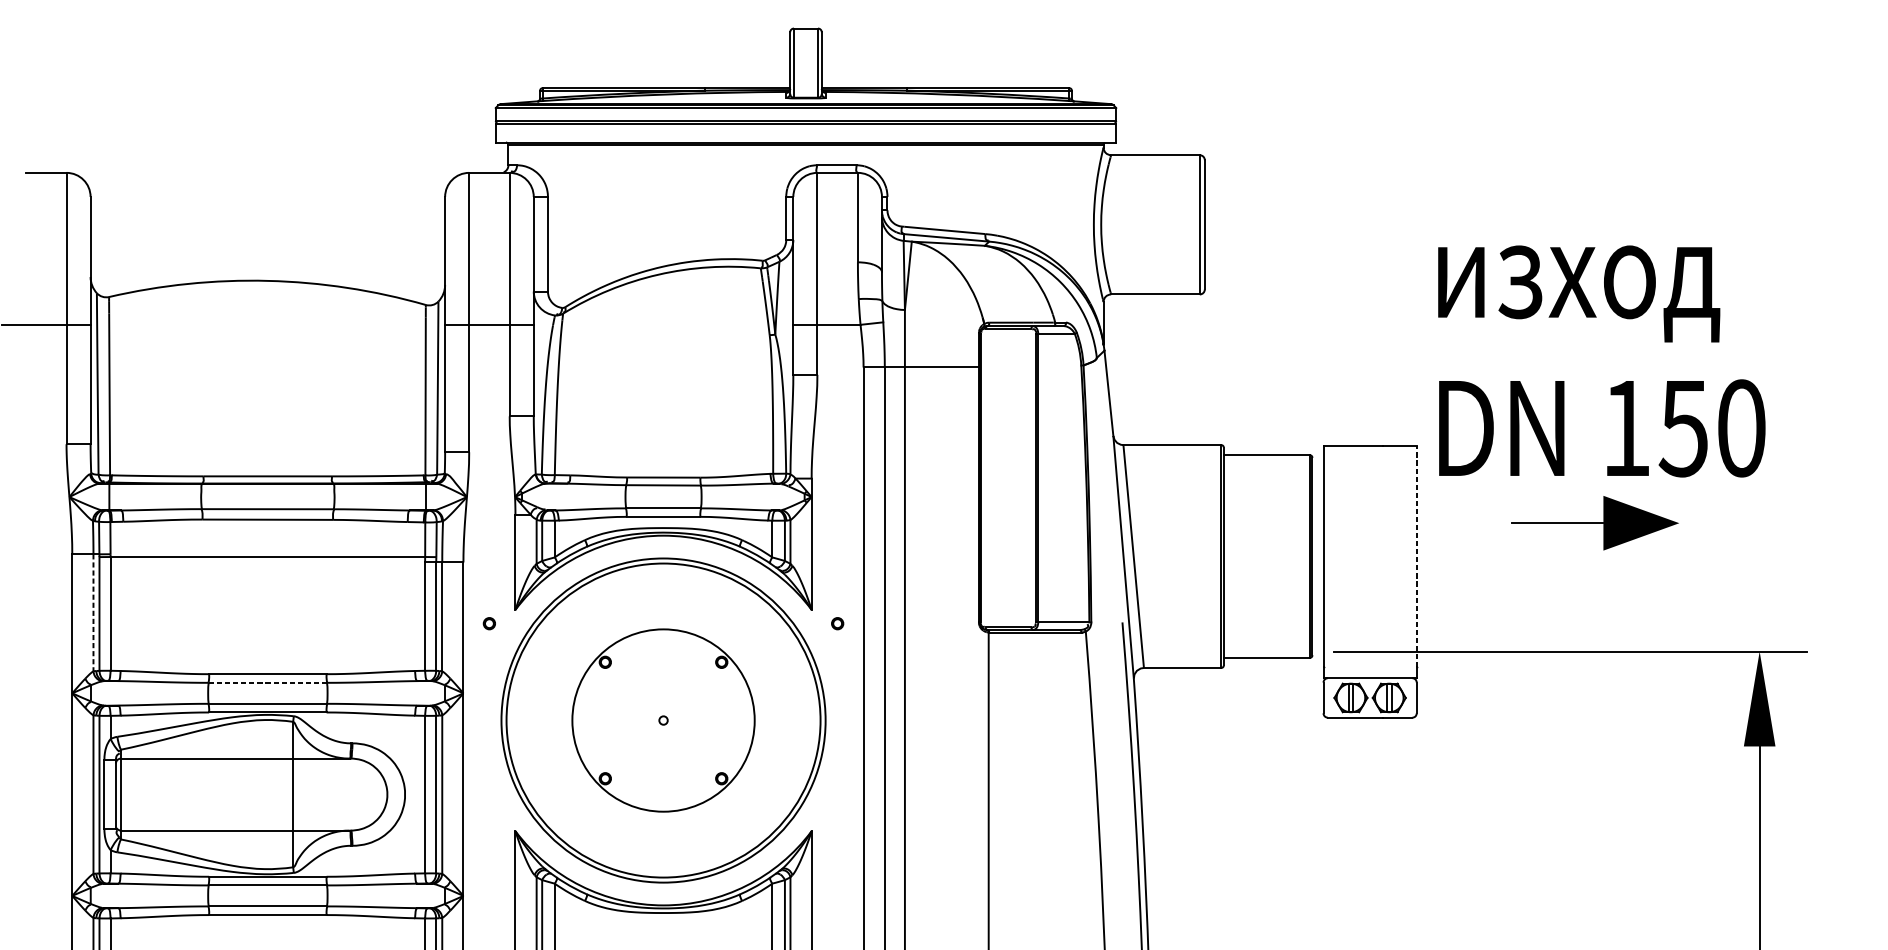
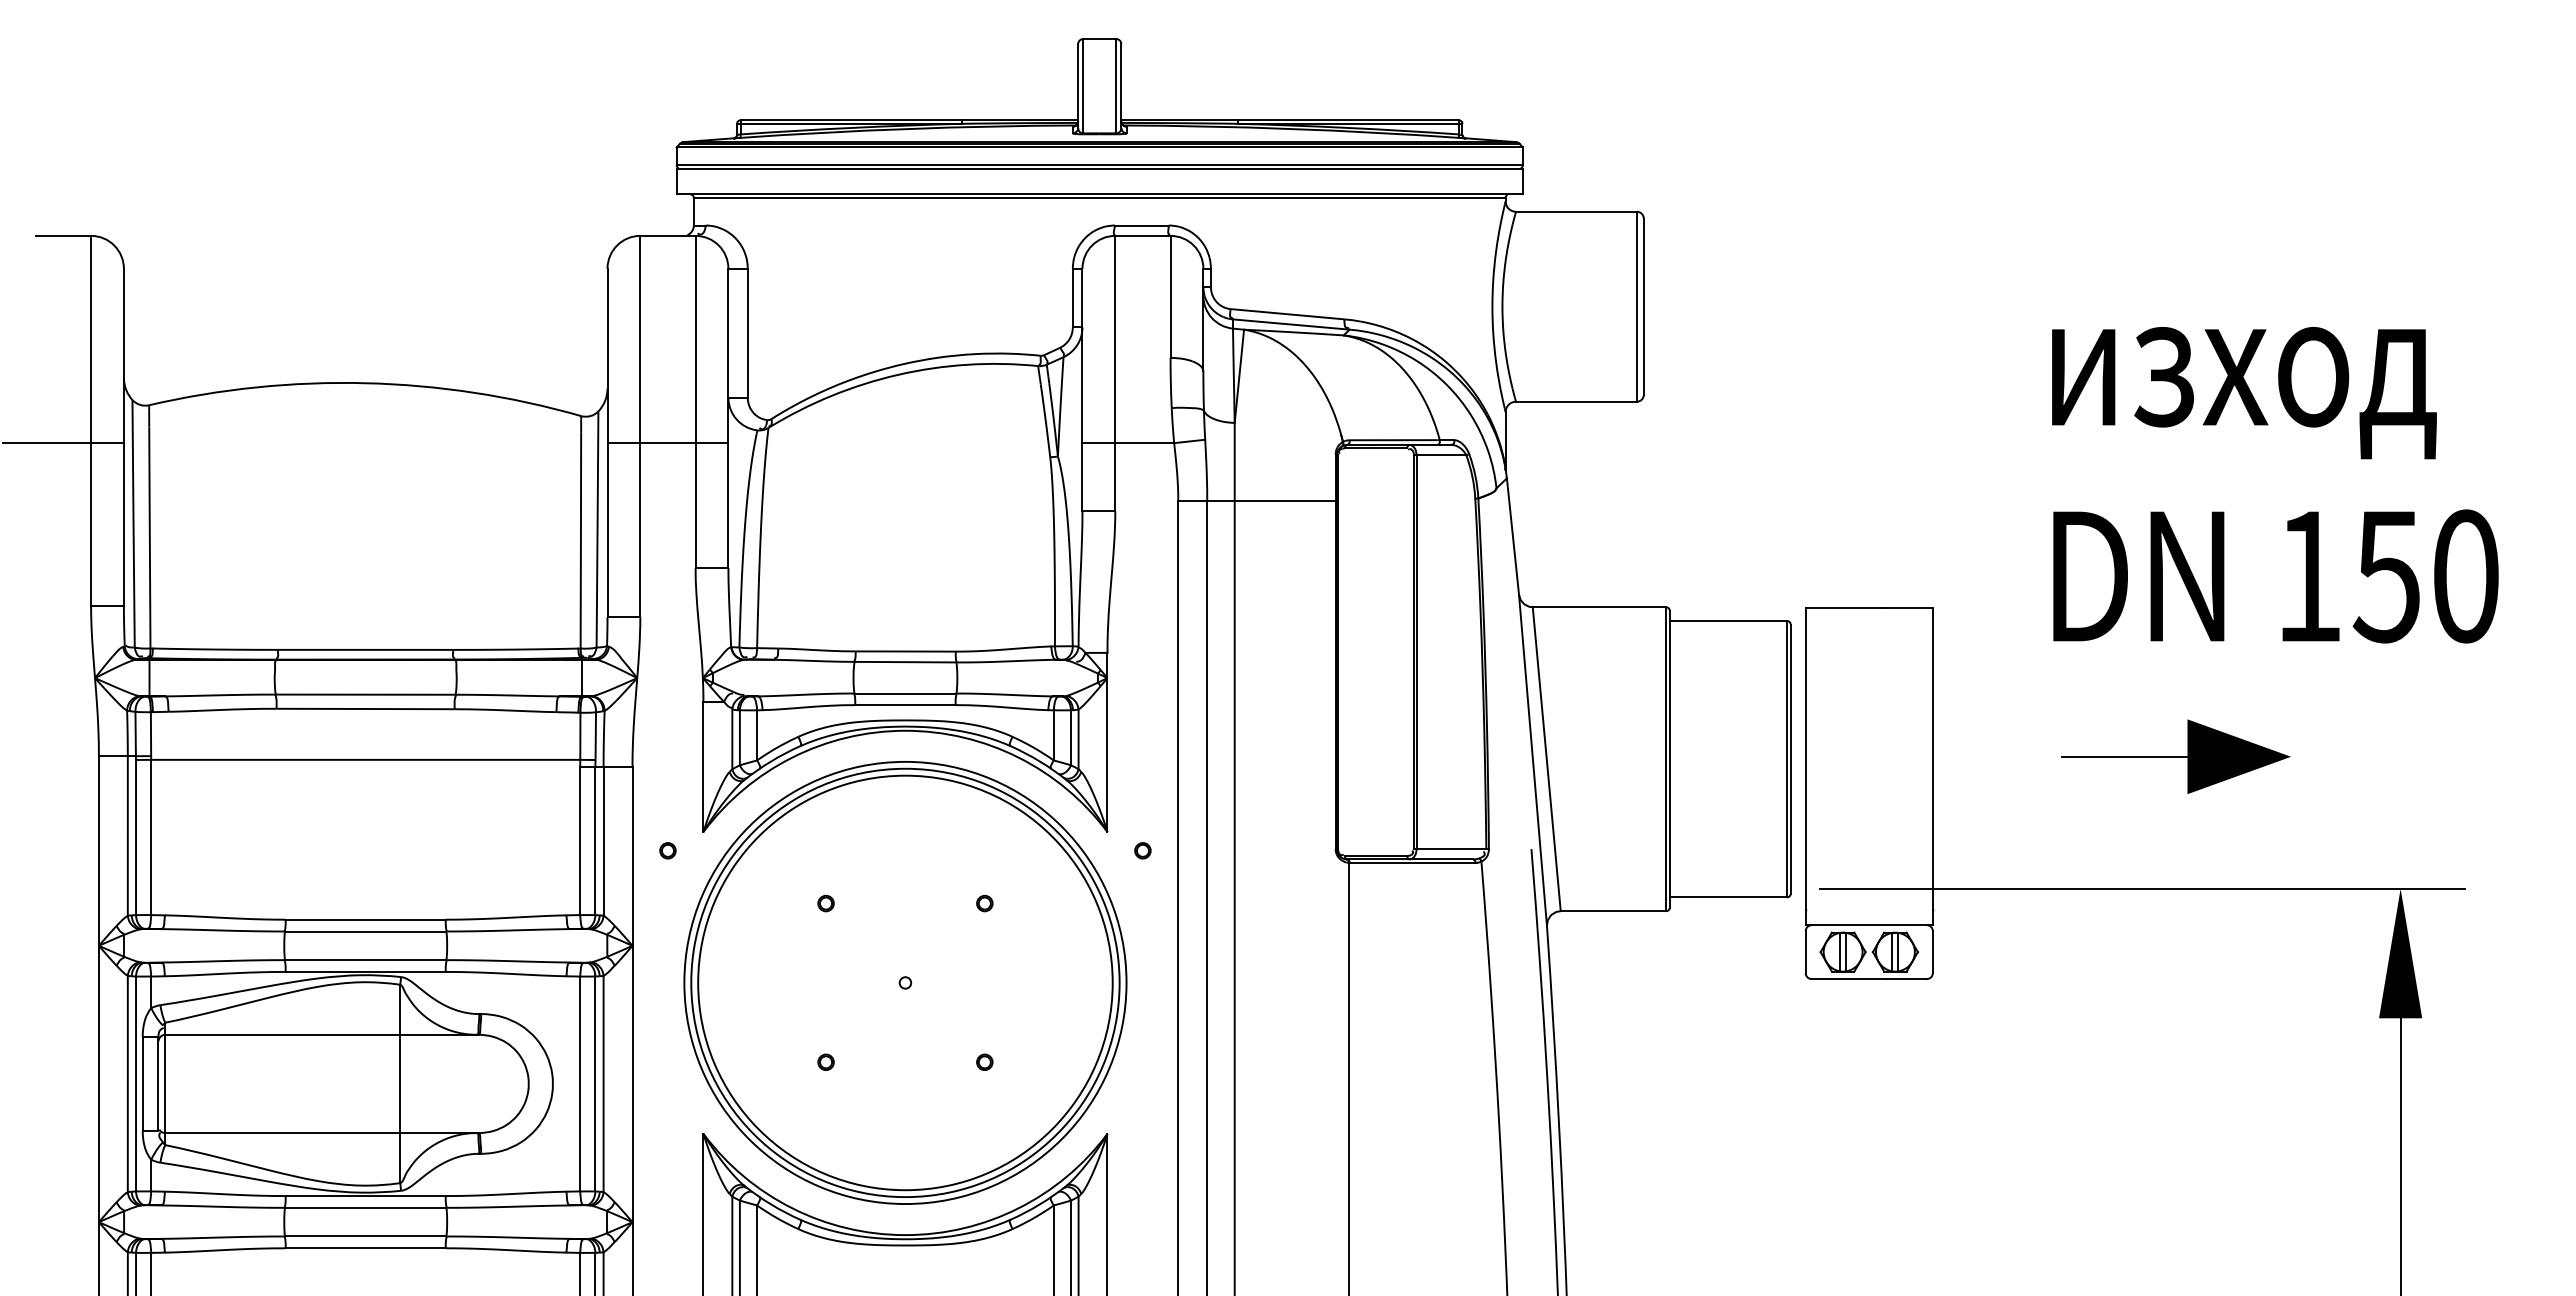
text: (1601, 361) -> (2275, 485), moved
part: (1594, 523) -> (2175, 756), moved
line: (1416, 556) -> (1932, 759), dashed -> solid
line: (93, 613) -> (127, 836), dashed -> solid
line: (267, 682) -> (365, 931), dashed -> solid
circle: (663, 720) -> (905, 982), size x1.67

